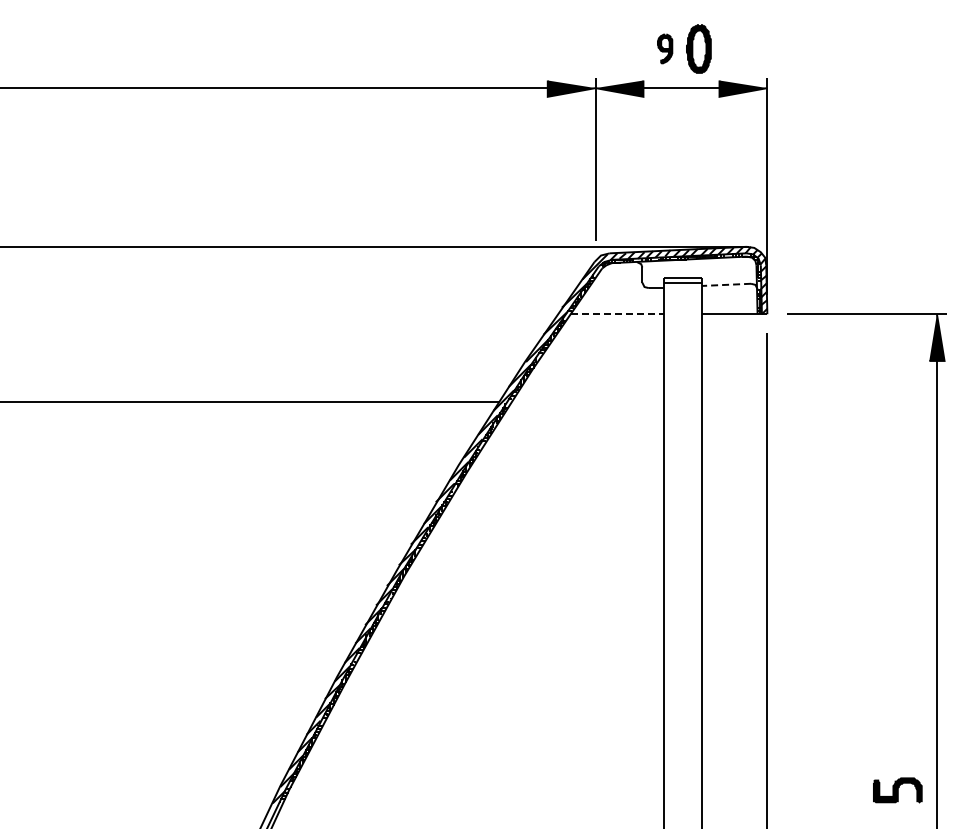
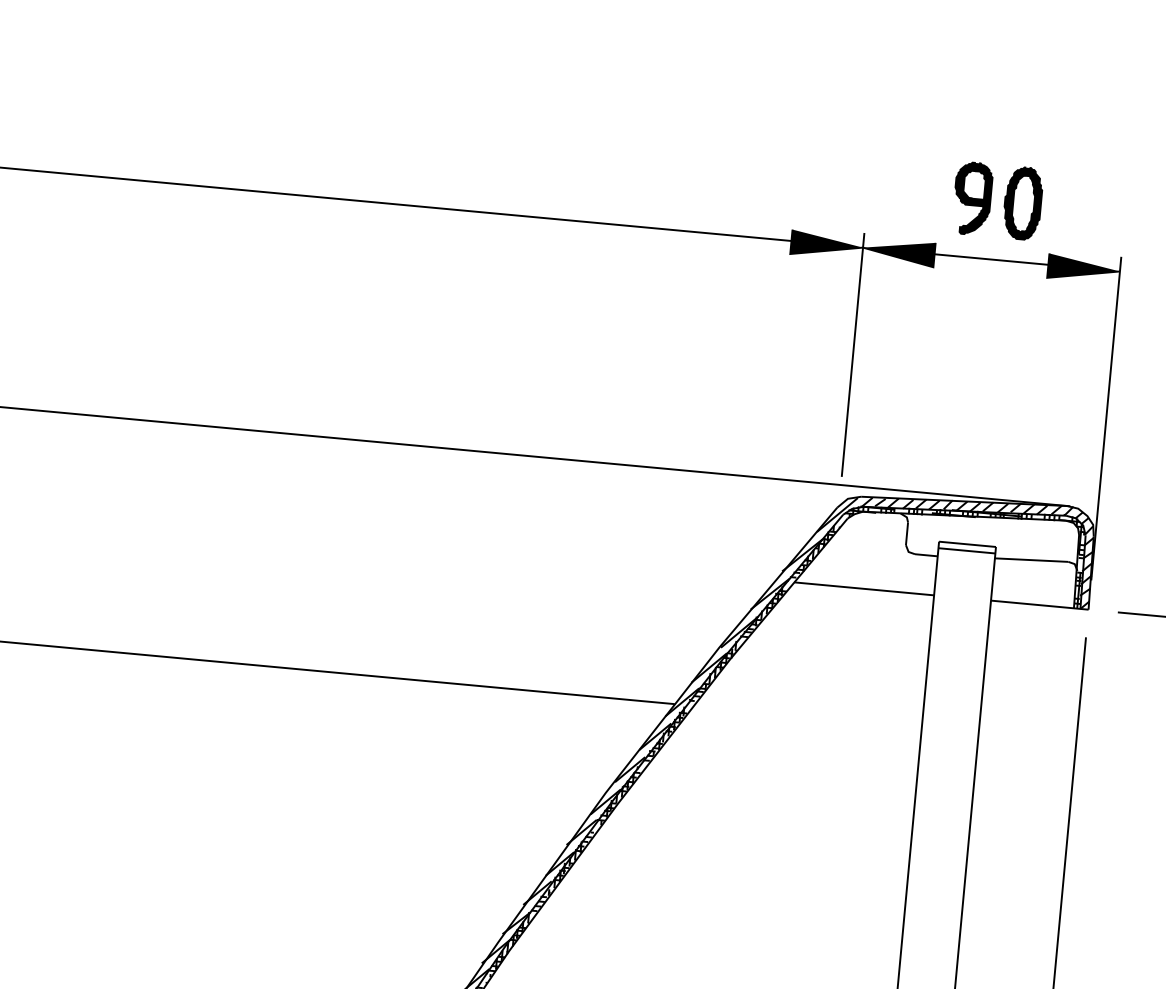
part: (664, 48) -> (971, 197), size x1.67
line: (726, 284) -> (1031, 559), dashed -> solid
line: (617, 314) -> (864, 589), dashed -> solid

